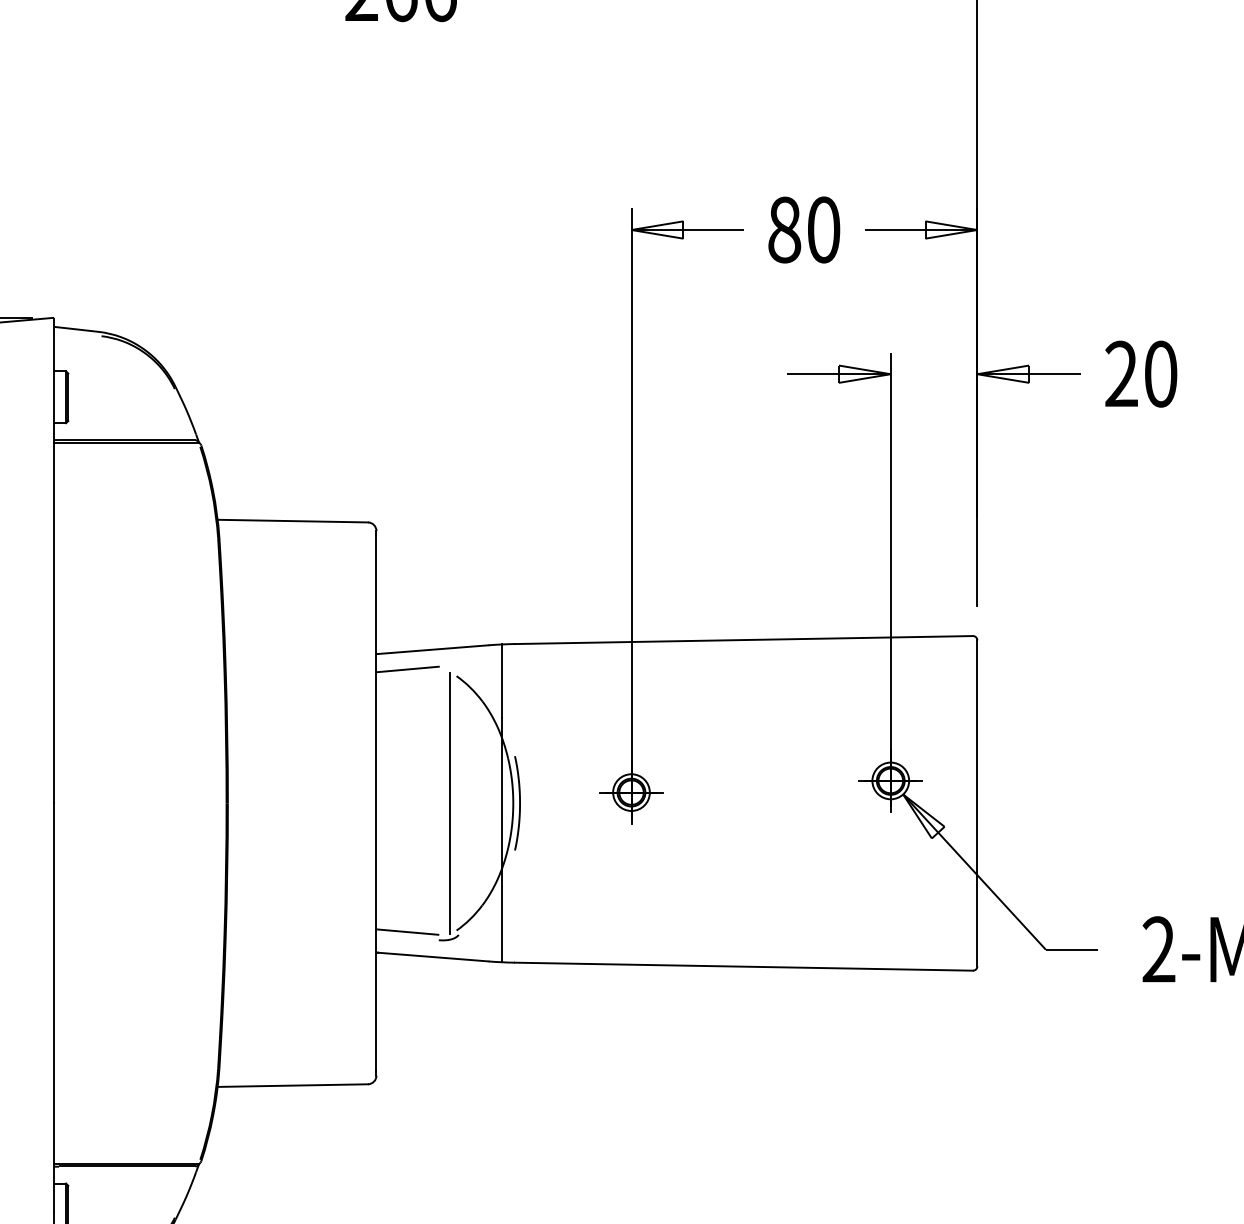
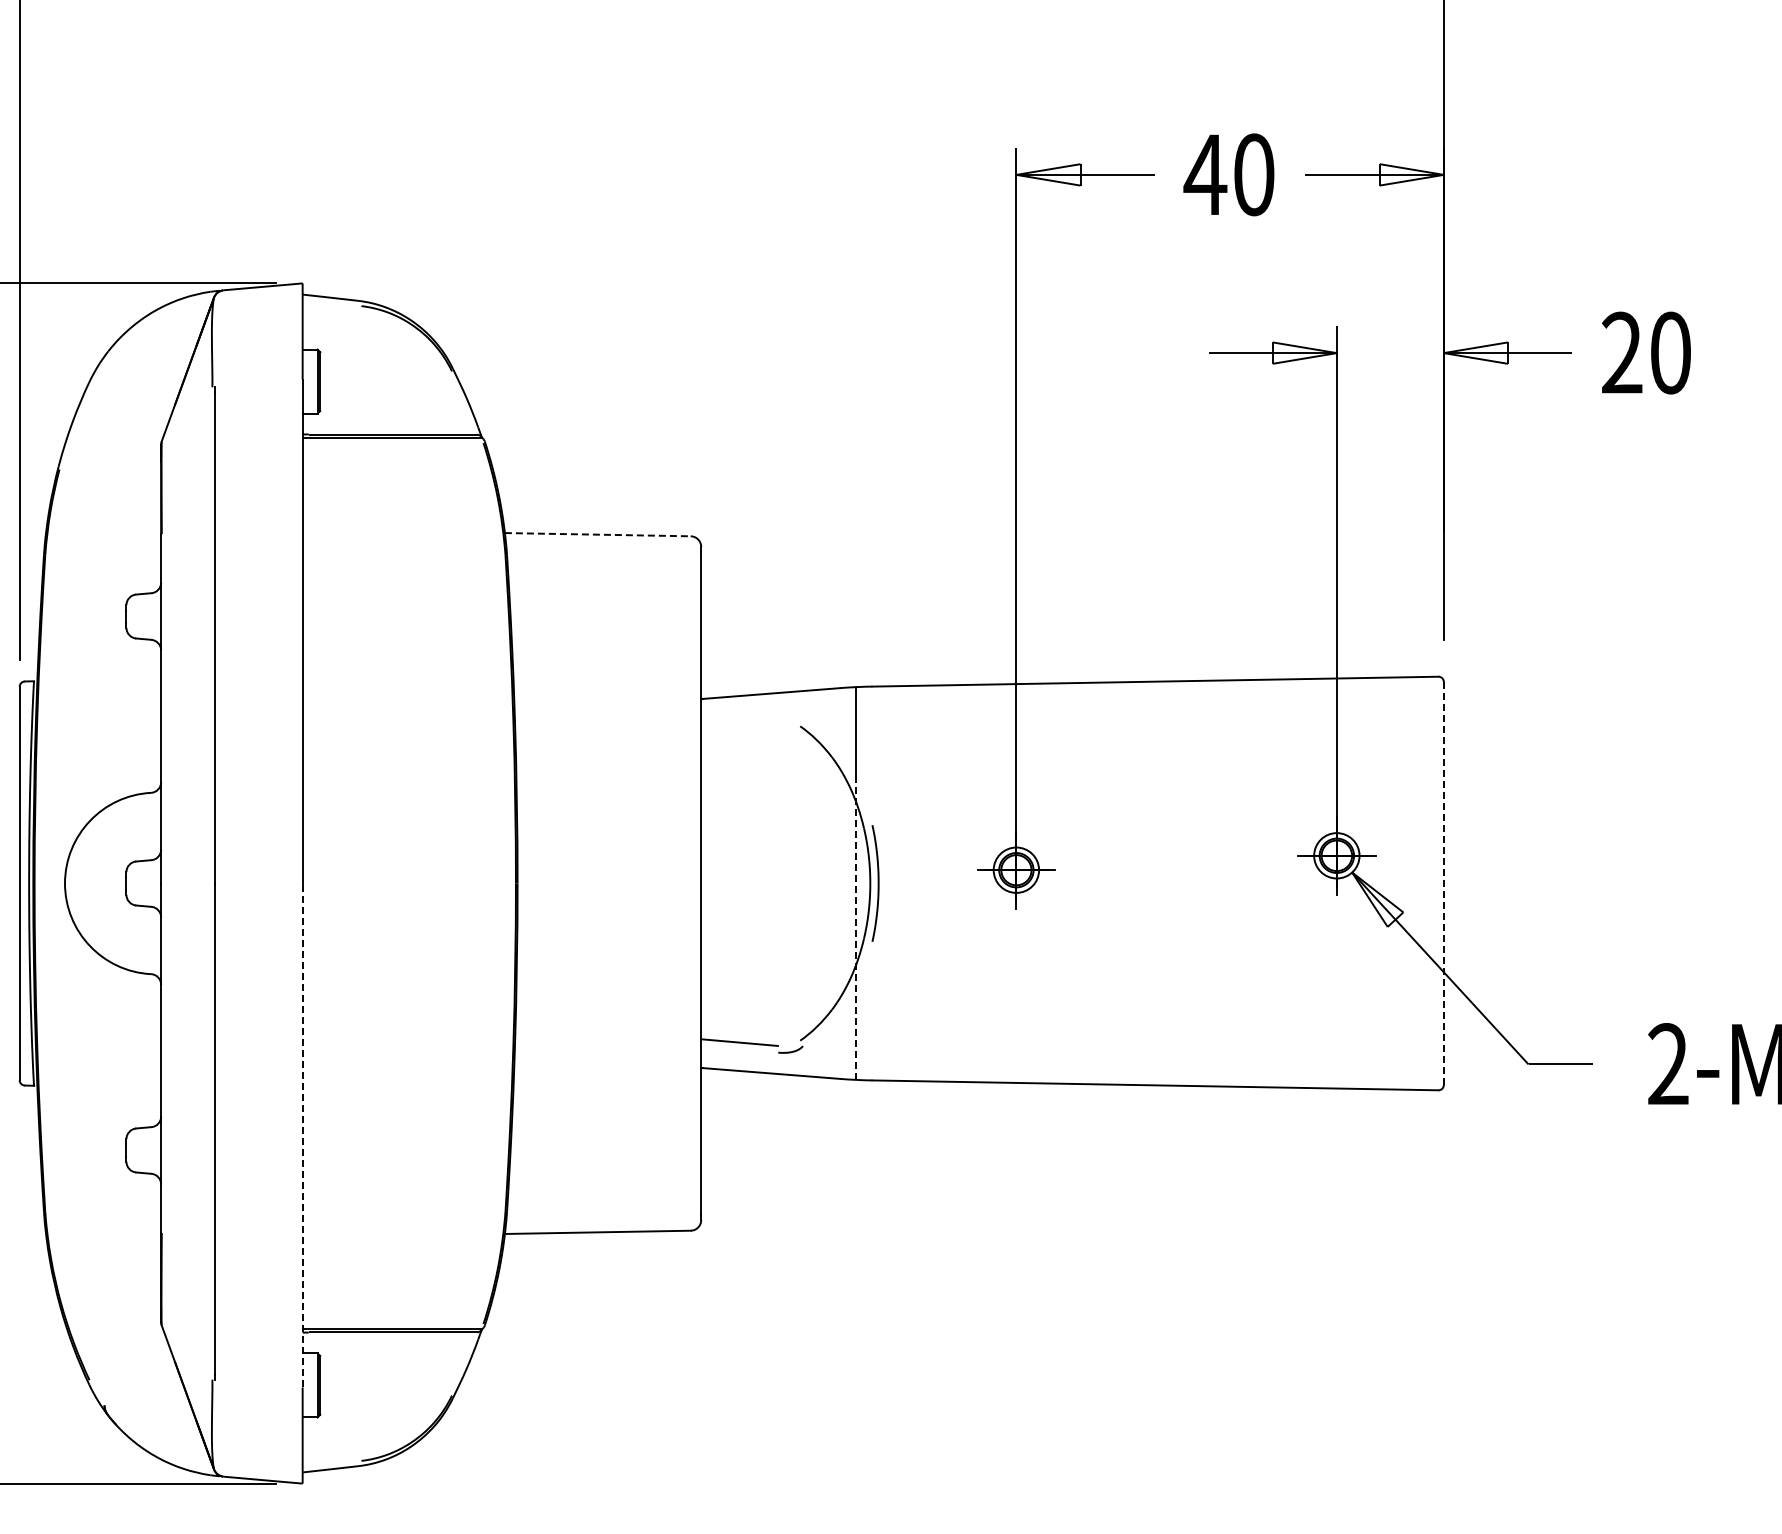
text: (784, 229) -> (1205, 174), 80 -> 40
line: (292, 520) -> (597, 534), solid -> dashed
line: (407, 669) -> (739, 717), removed
line: (450, 803) -> (792, 883), removed
line: (977, 804) -> (1443, 884), solid -> dashed
line: (502, 839) -> (856, 928), solid -> dashed
line: (53, 1007) -> (302, 1135), solid -> dashed

